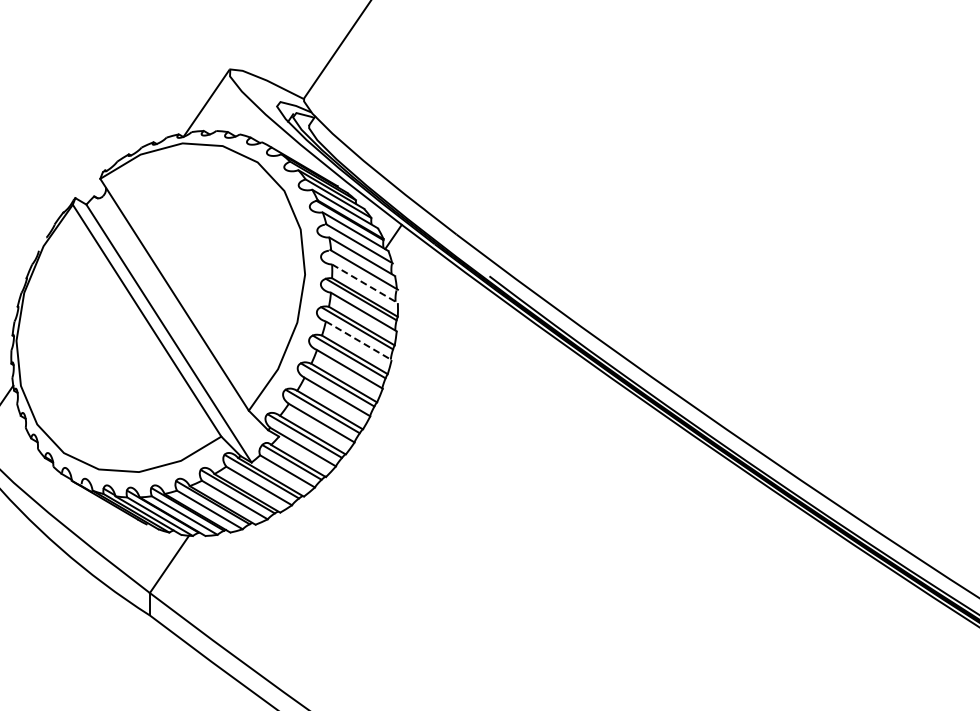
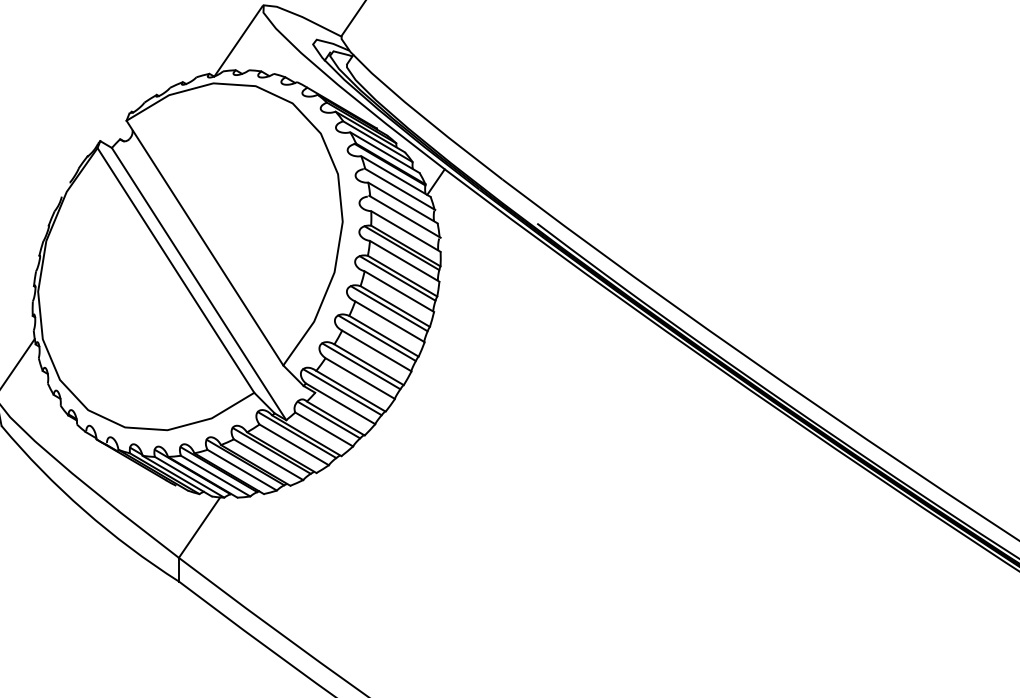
line: (365, 284) -> (406, 232), dashed -> solid
line: (359, 341) -> (400, 292), dashed -> solid

